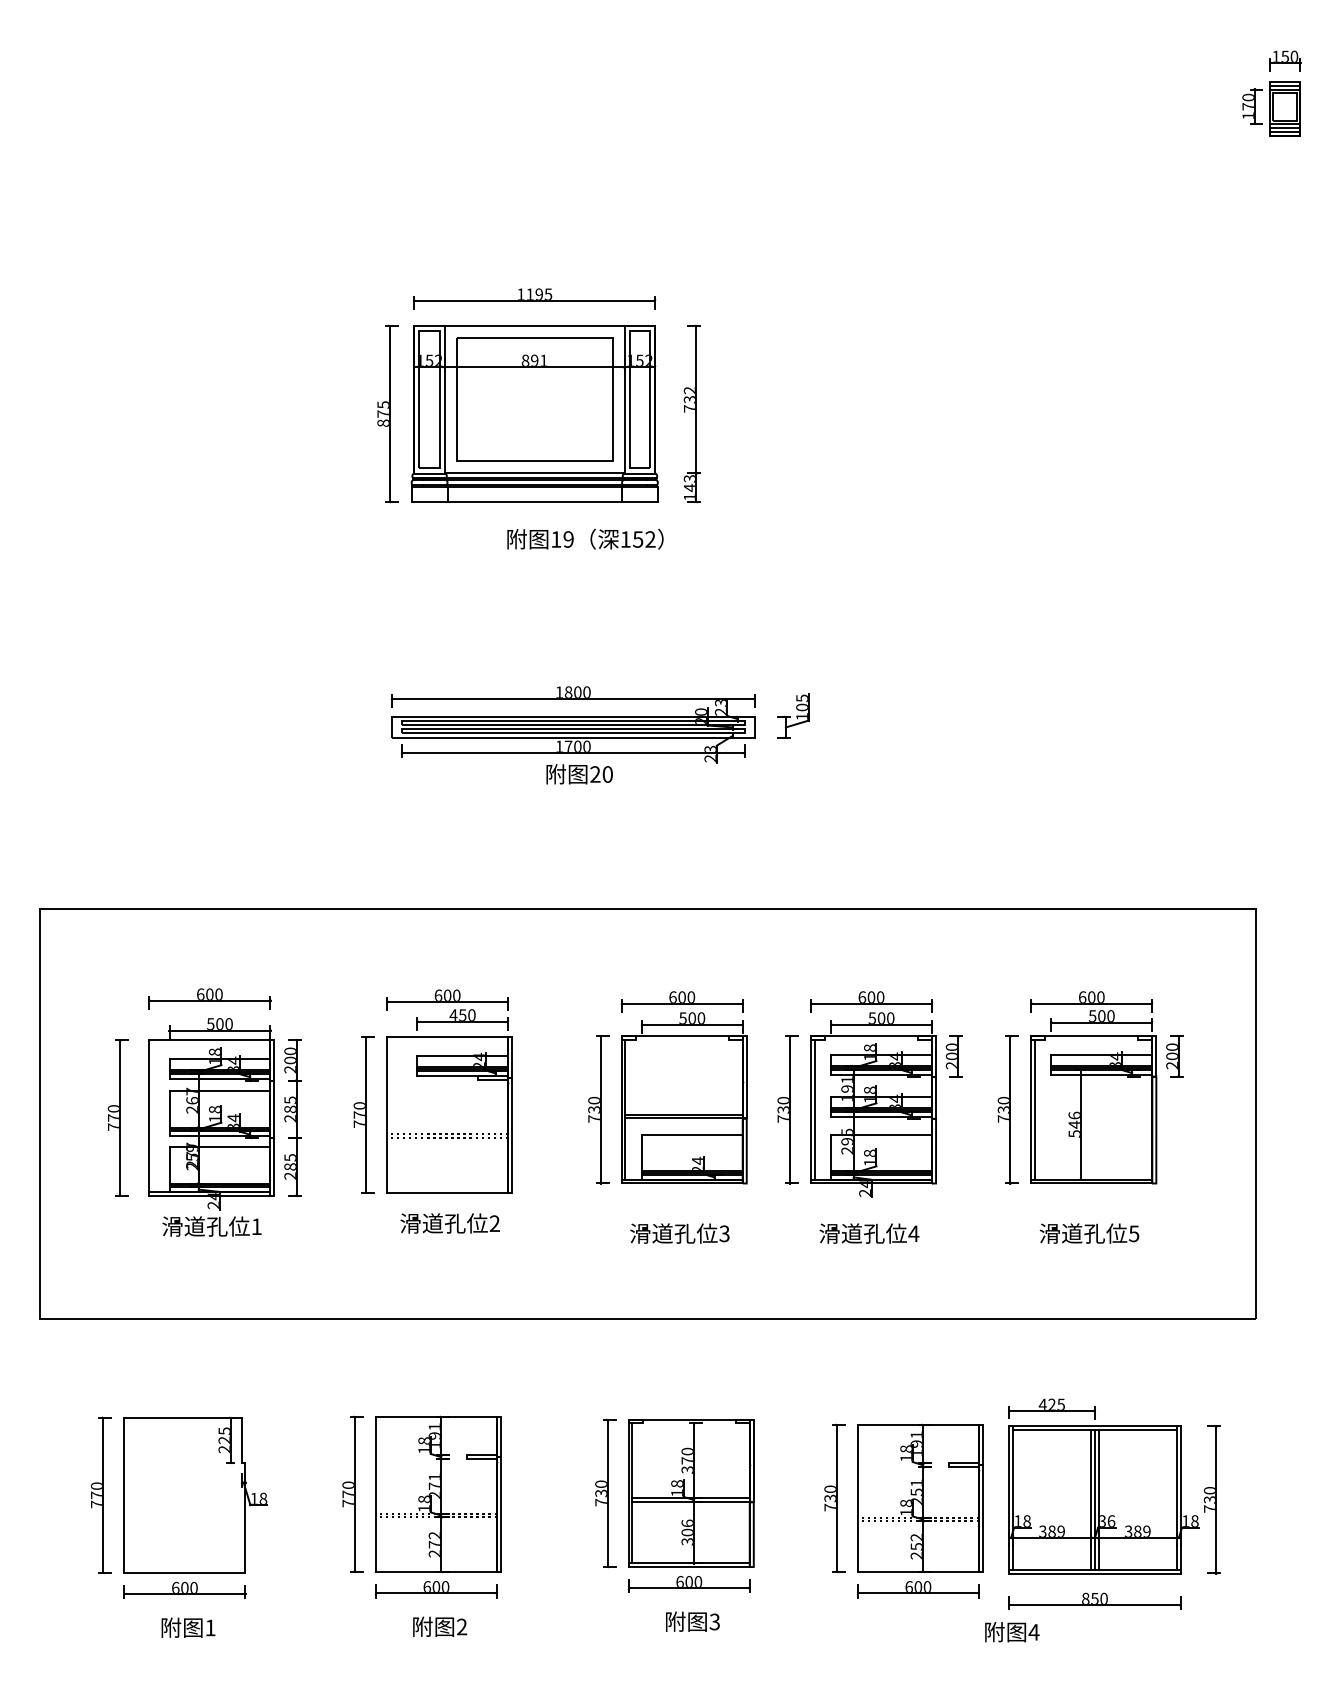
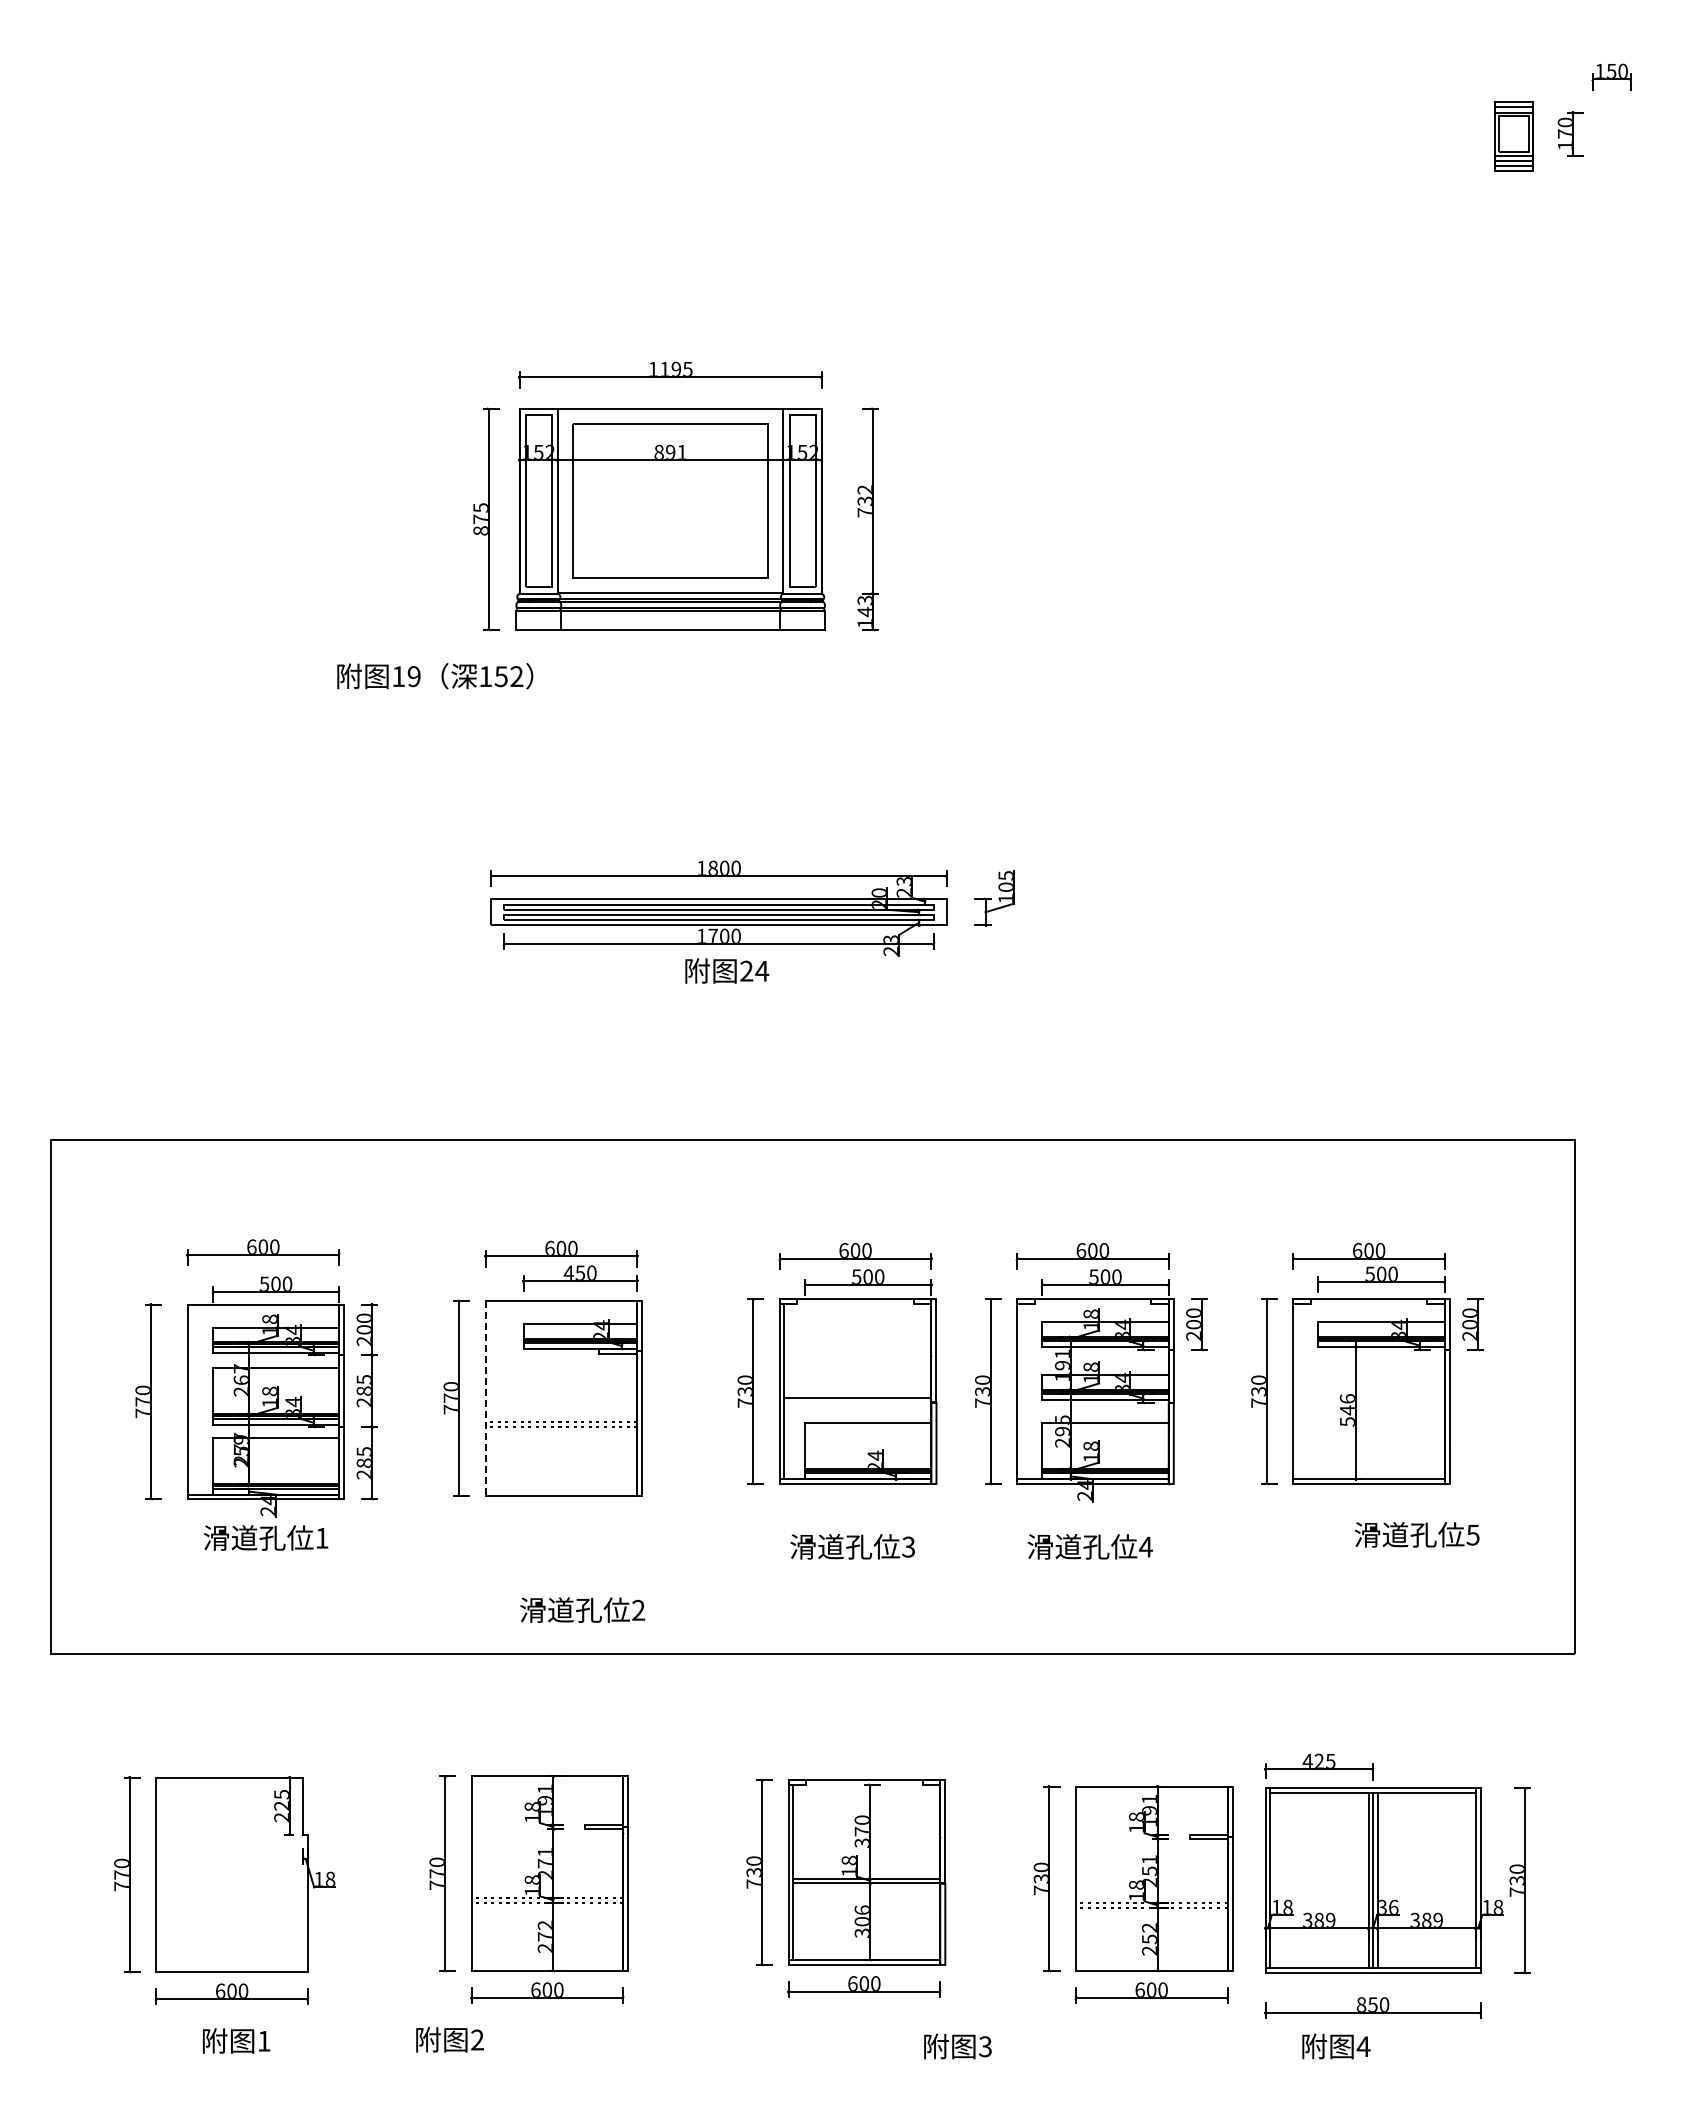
part: (1285, 108) -> (1513, 136), moved
text: (585, 539) -> (435, 676), moved
text: (607, 773) -> (762, 970), 20 -> 24
line: (814, 1109) -> (1021, 1391), removed
line: (1034, 1109) -> (1297, 1391), removed
line: (387, 1115) -> (485, 1398), solid -> dashed
line: (683, 1118) -> (857, 1402), removed
text: (450, 1222) -> (582, 1609), moved
text: (1089, 1233) -> (1417, 1534), moved
text: (692, 1621) -> (957, 2046), moved
text: (439, 1626) -> (449, 2039), moved
text: (1012, 1632) -> (1336, 2046), moved

